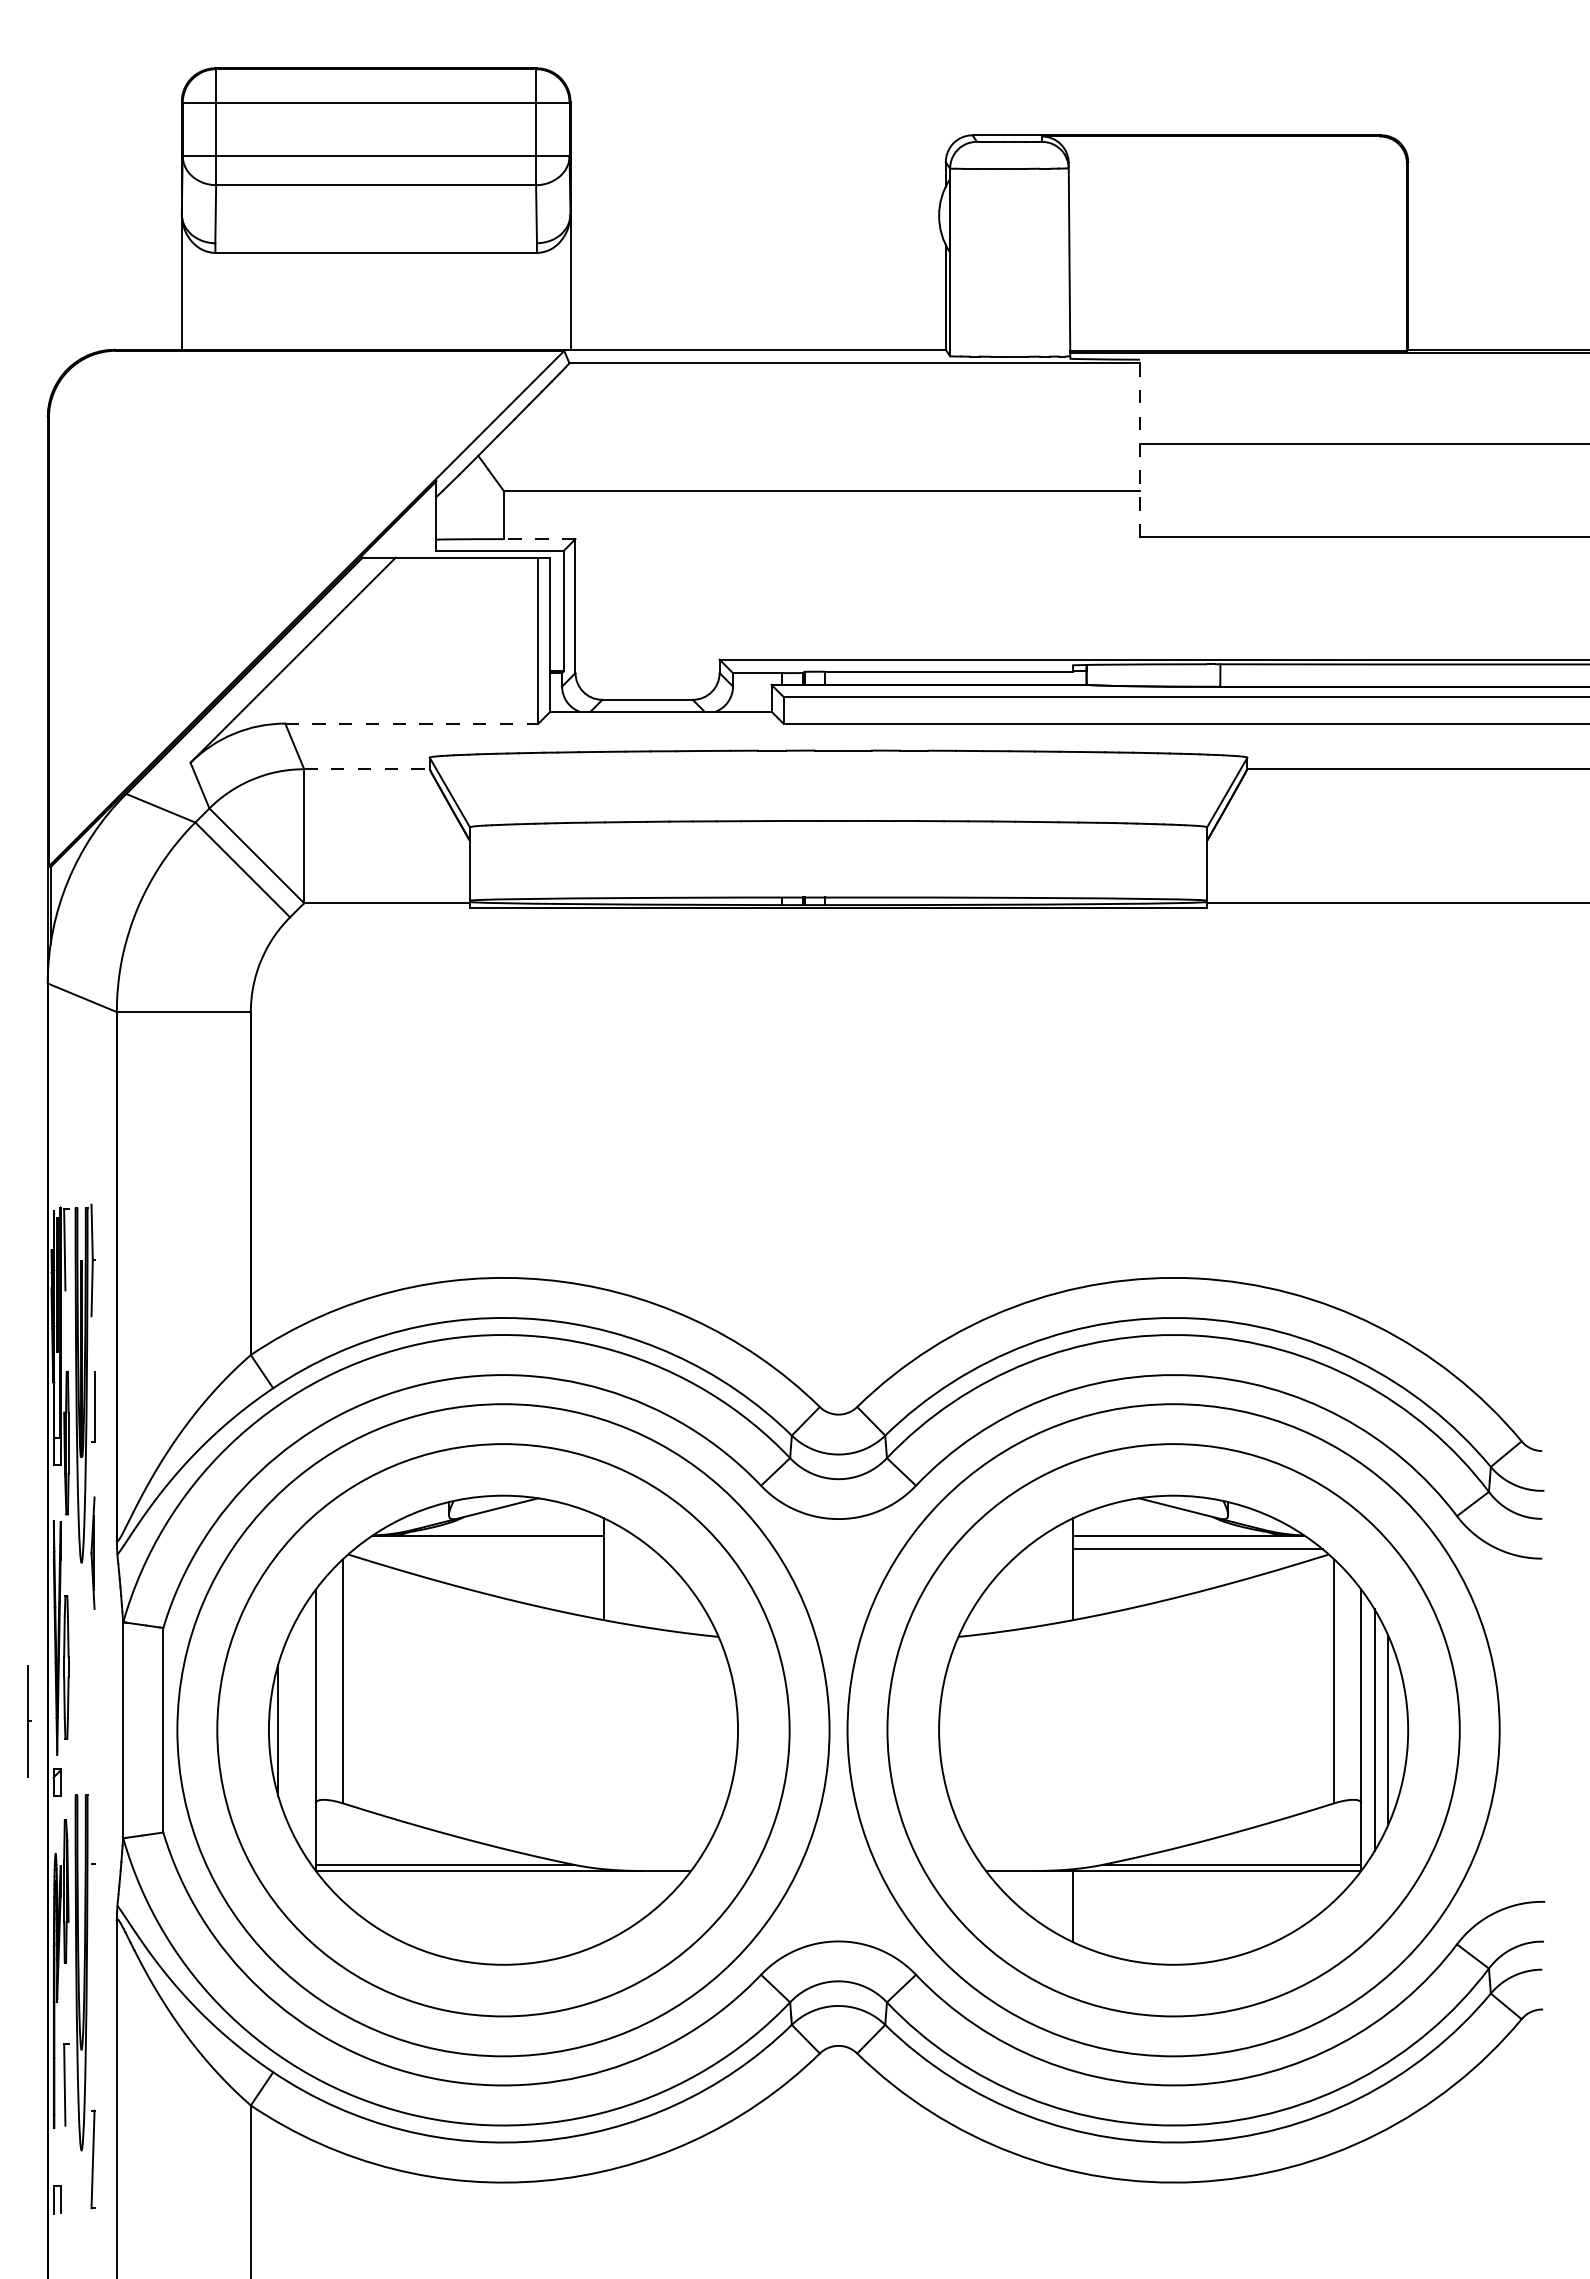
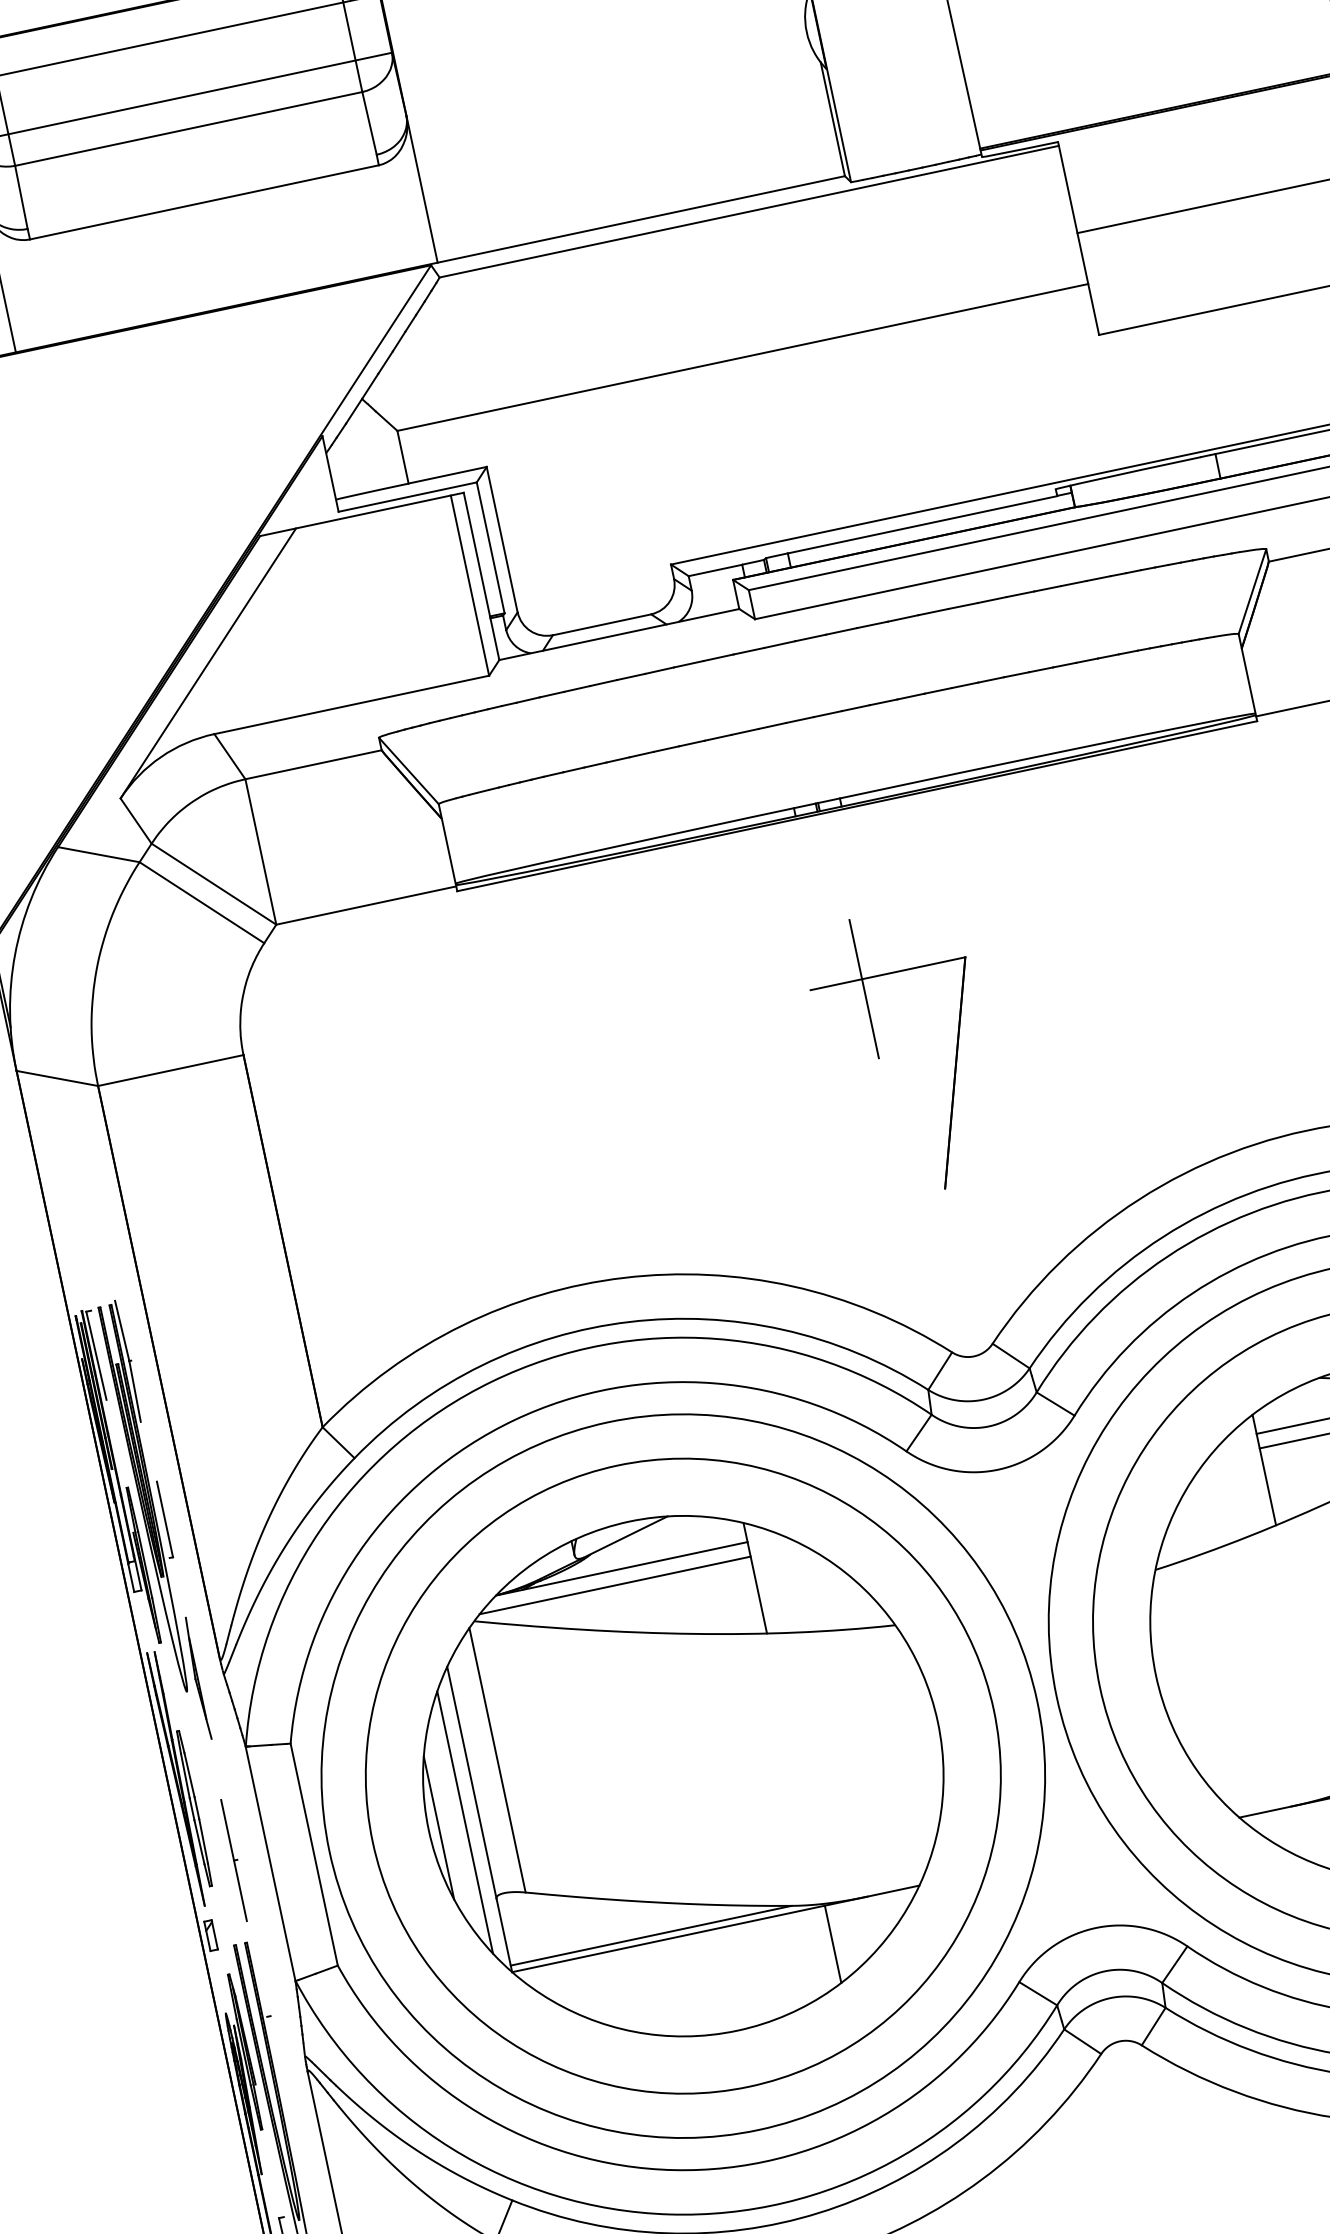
line: (1140, 448) -> (1078, 238), dashed -> solid
line: (539, 539) -> (447, 475), dashed -> solid
line: (411, 723) -> (351, 704), dashed -> solid
line: (367, 769) -> (314, 764), dashed -> solid
part: (810, 1134) -> (879, 1058), added
line: (479, 1549) -> (615, 1585), added
part: (29, 1721) -> (236, 1860), moved
line: (302, 1730) -> (465, 1822), added
line: (604, 1906) -> (833, 1944), added

